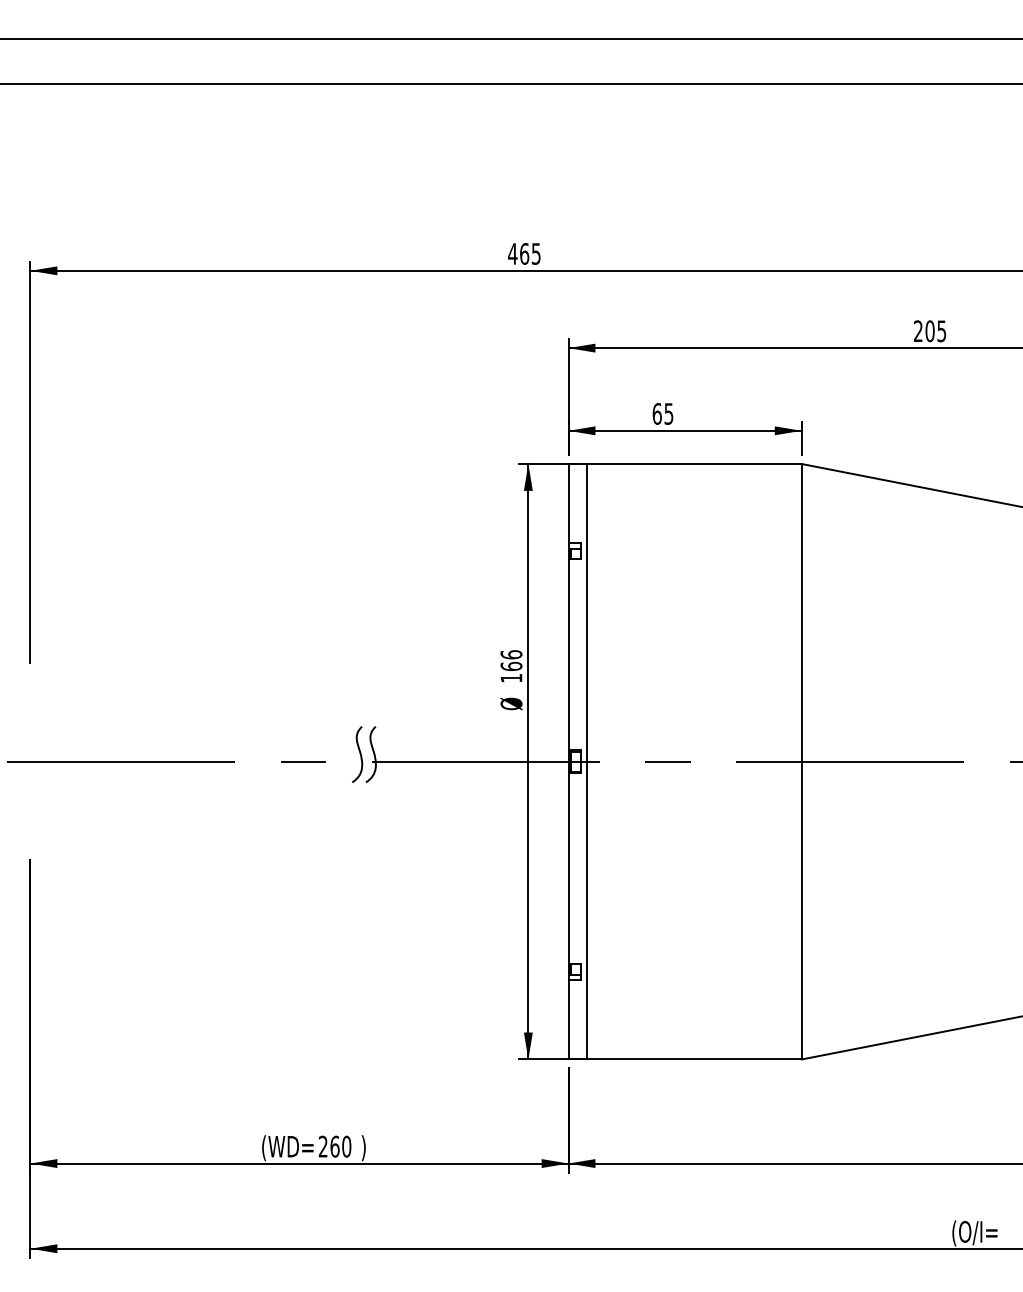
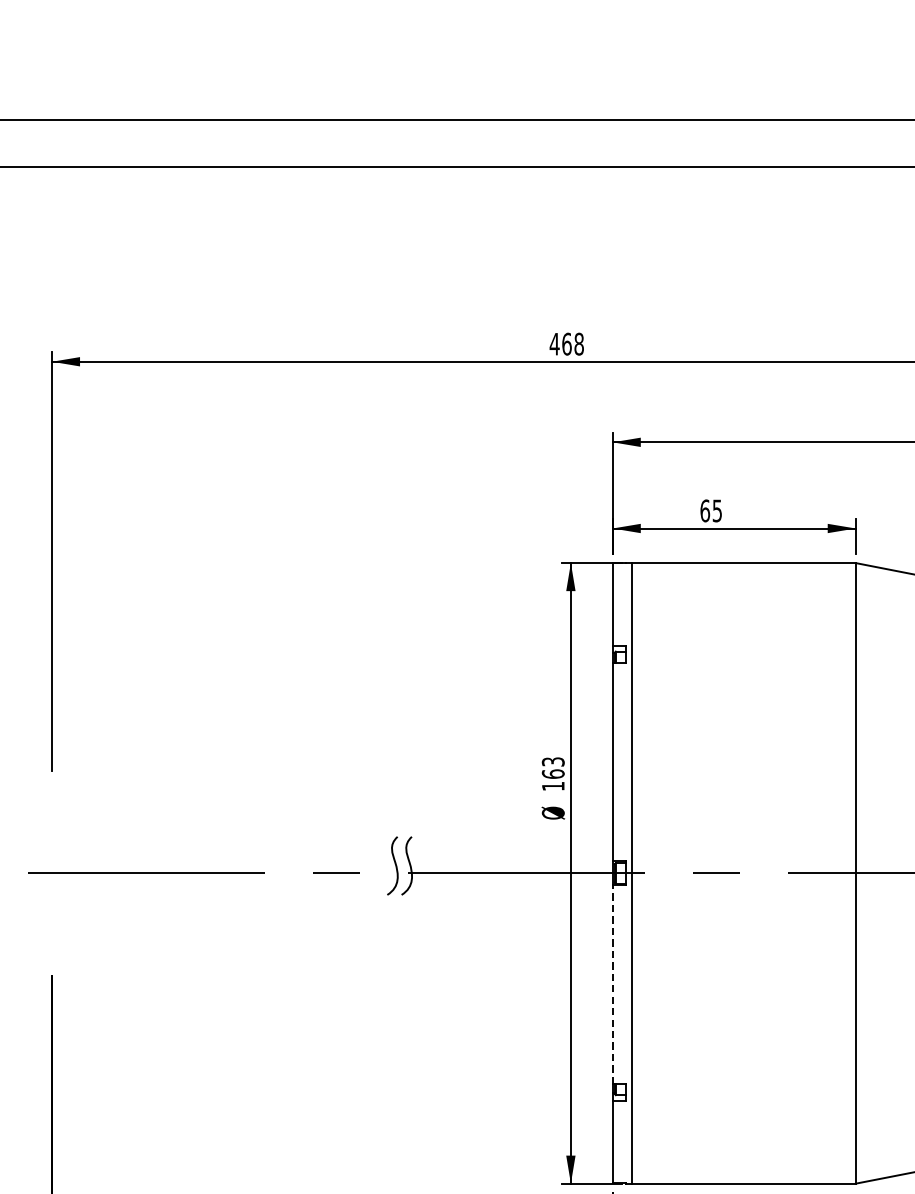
text: (535, 253) -> (578, 343), 465 -> 468
text: (511, 654) -> (553, 761), 166 -> 163
line: (568, 868) -> (612, 984), solid -> dashed

